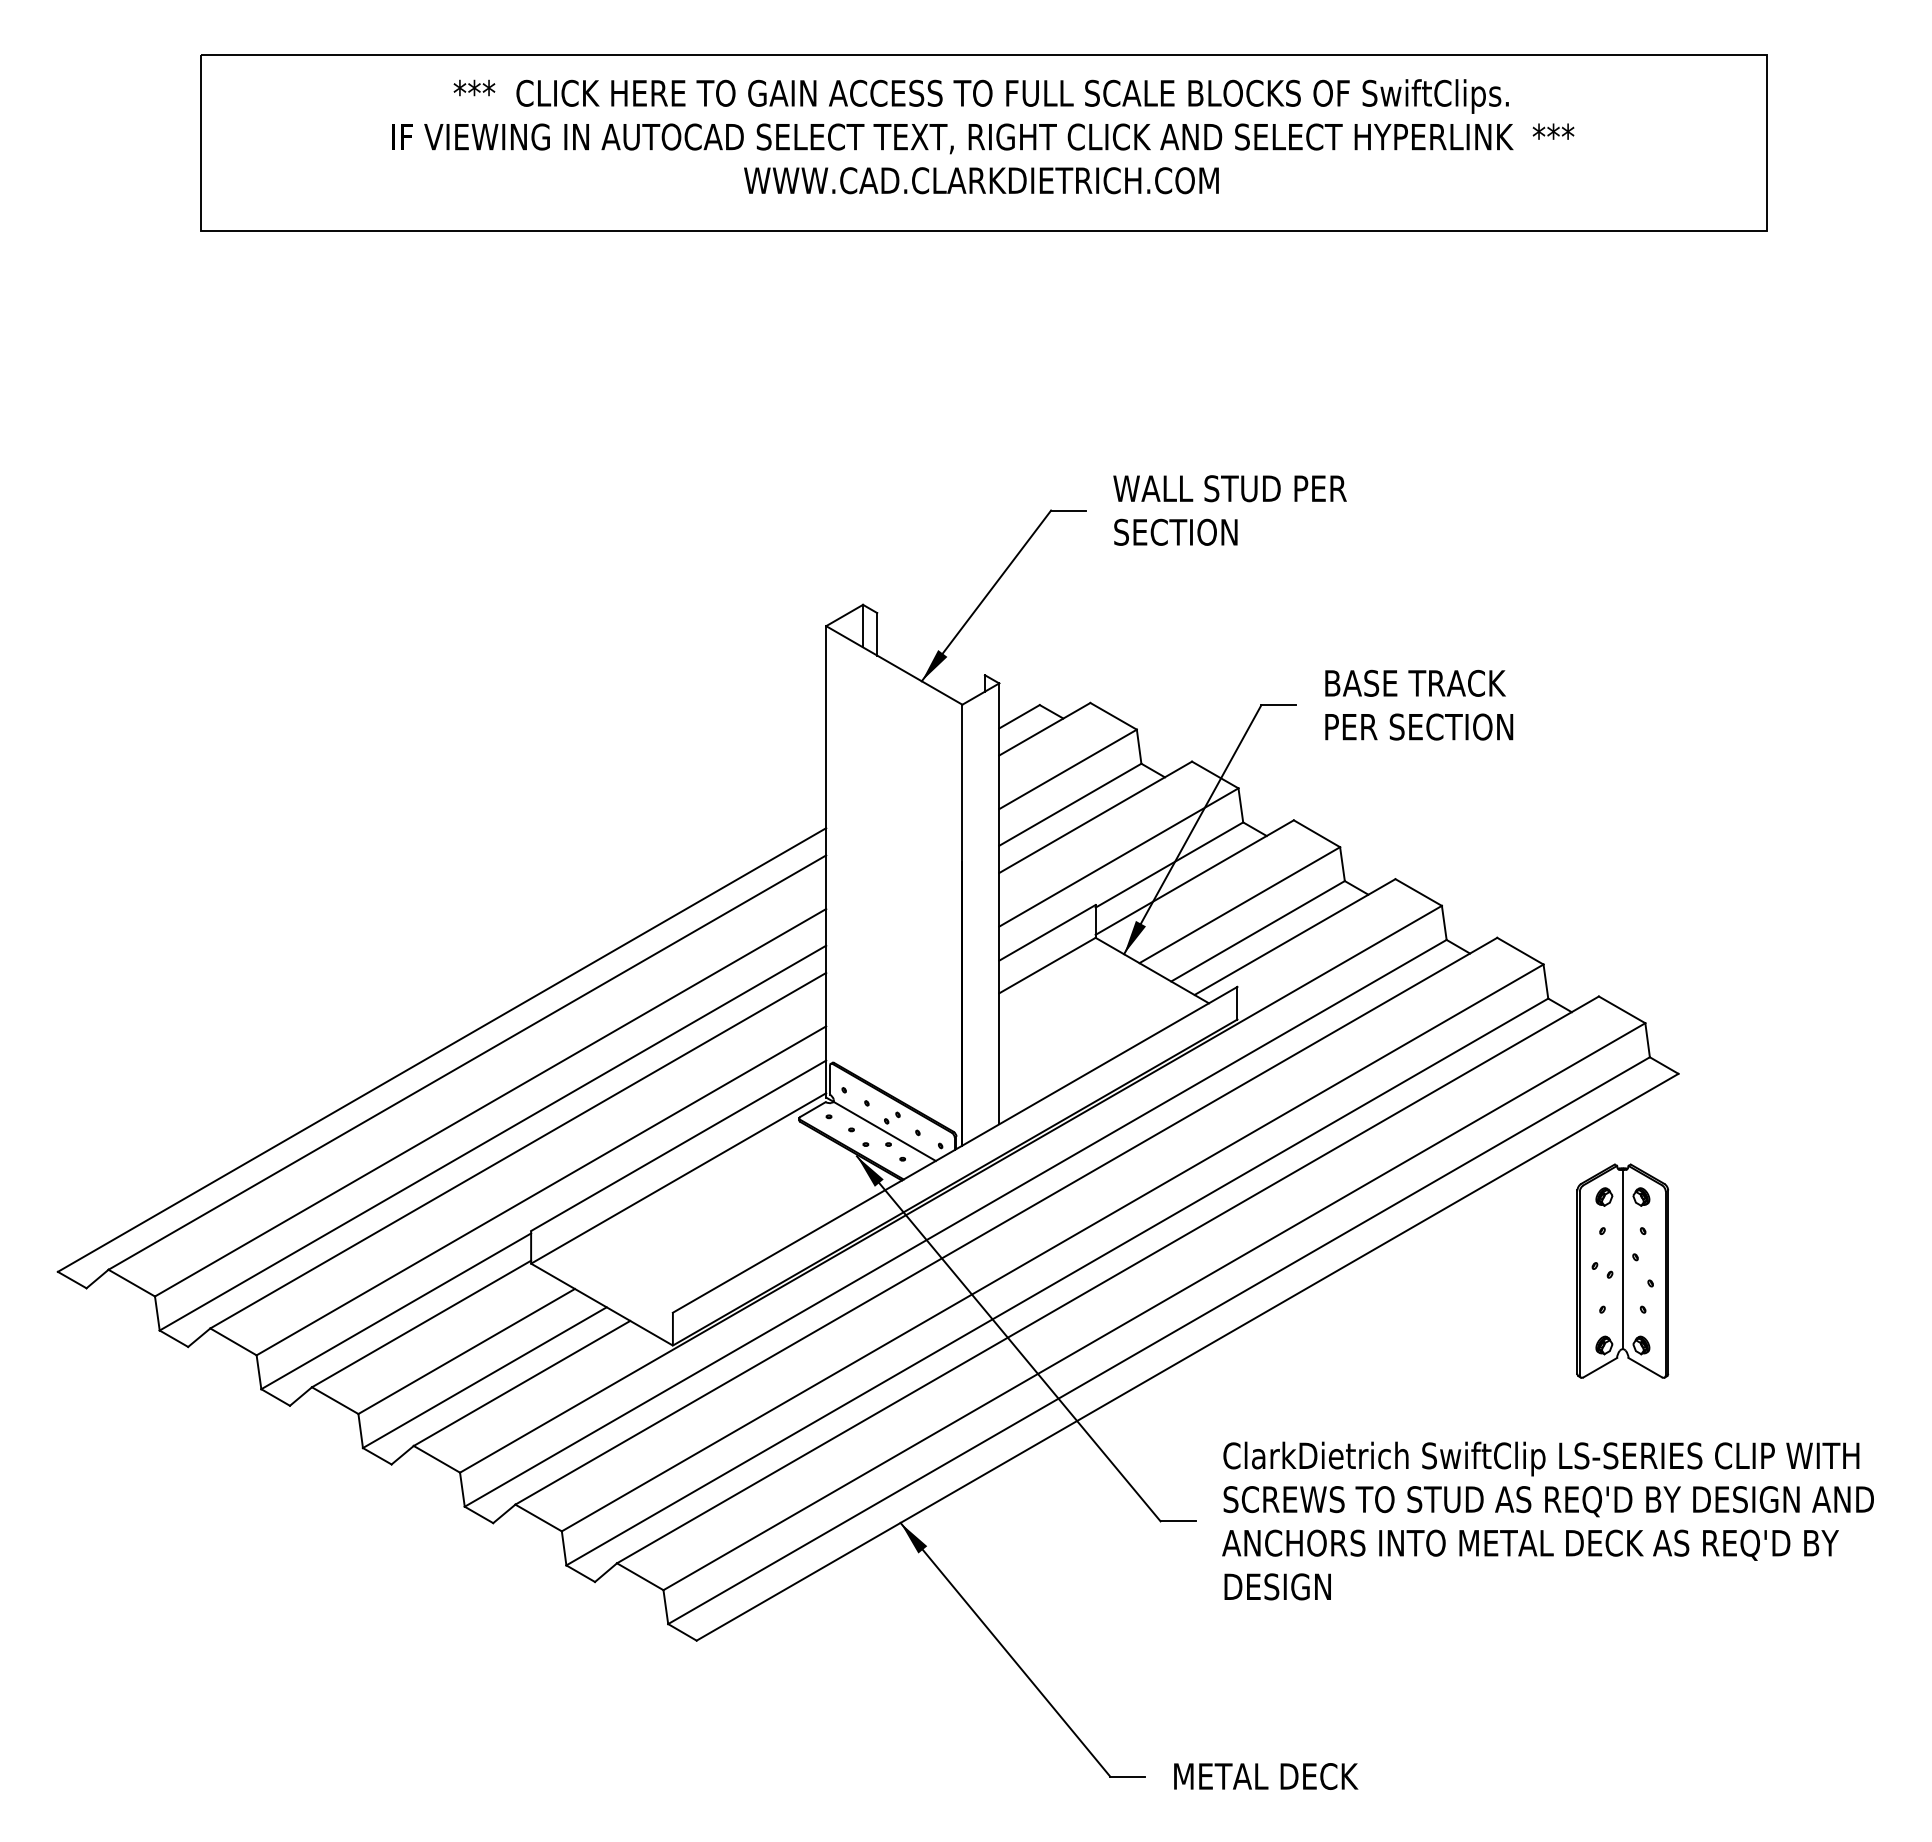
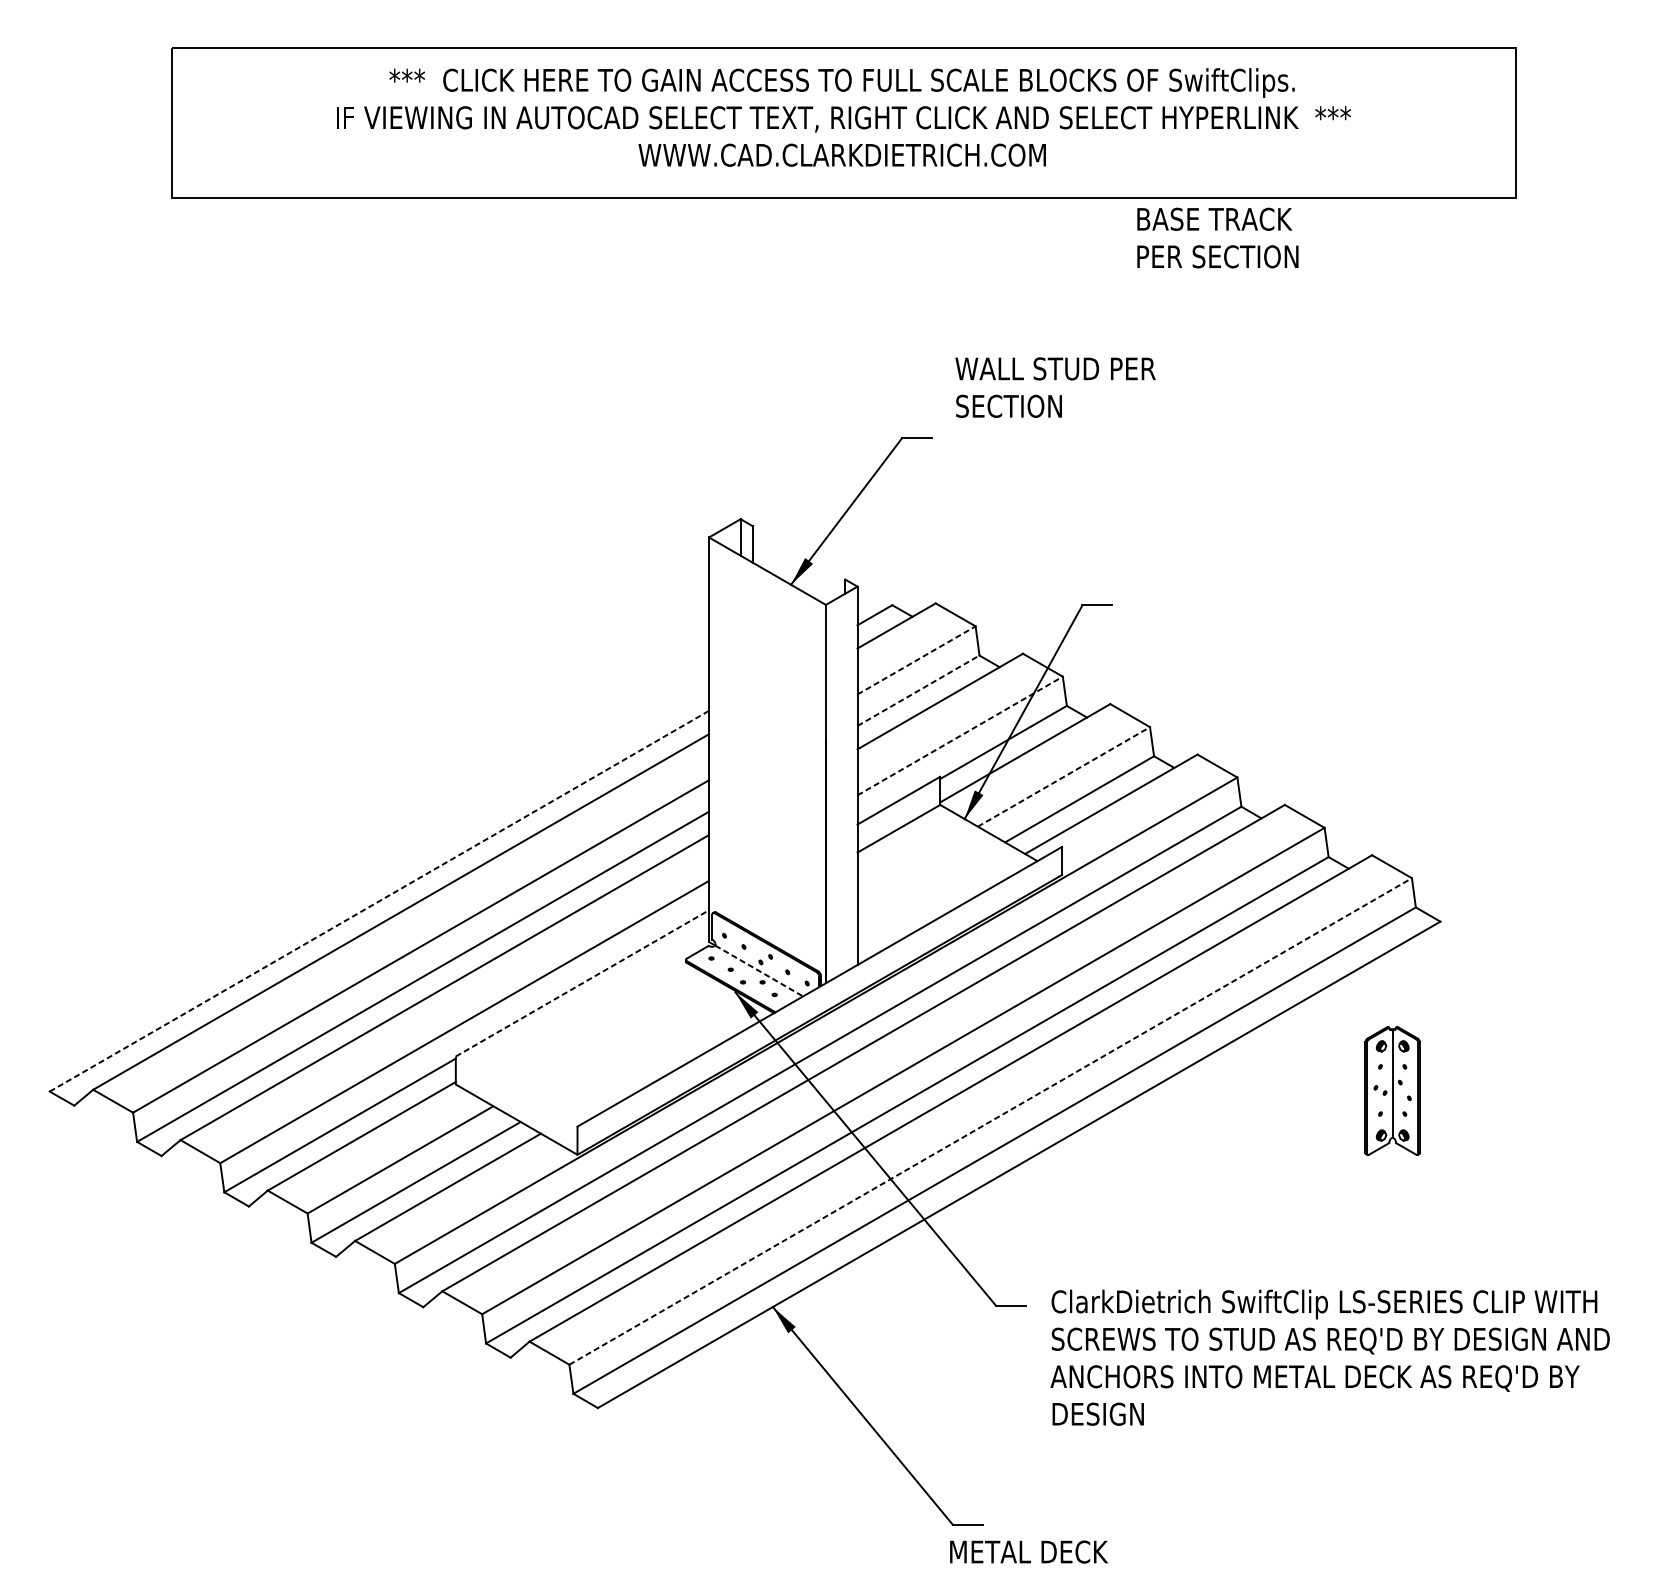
text: (1229, 510) -> (1055, 387), moved
text: (1419, 704) -> (1218, 237), moved
line: (1068, 769) -> (916, 660), solid -> dashed
line: (1070, 804) -> (918, 690), solid -> dashed
line: (1119, 857) -> (960, 736), solid -> dashed
line: (1239, 905) -> (1063, 777), solid -> dashed
line: (442, 1050) -> (379, 901), solid -> dashed
line: (885, 1131) -> (759, 971), solid -> dashed
line: (679, 1145) -> (583, 983), solid -> dashed
line: (678, 1178) -> (582, 1011), removed
part: (1622, 1270) -> (1392, 1090), size x0.7
line: (1154, 1306) -> (990, 1121), solid -> dashed
text: (1547, 1520) -> (1329, 1357), moved
text: (1266, 1776) -> (1029, 1552), moved

